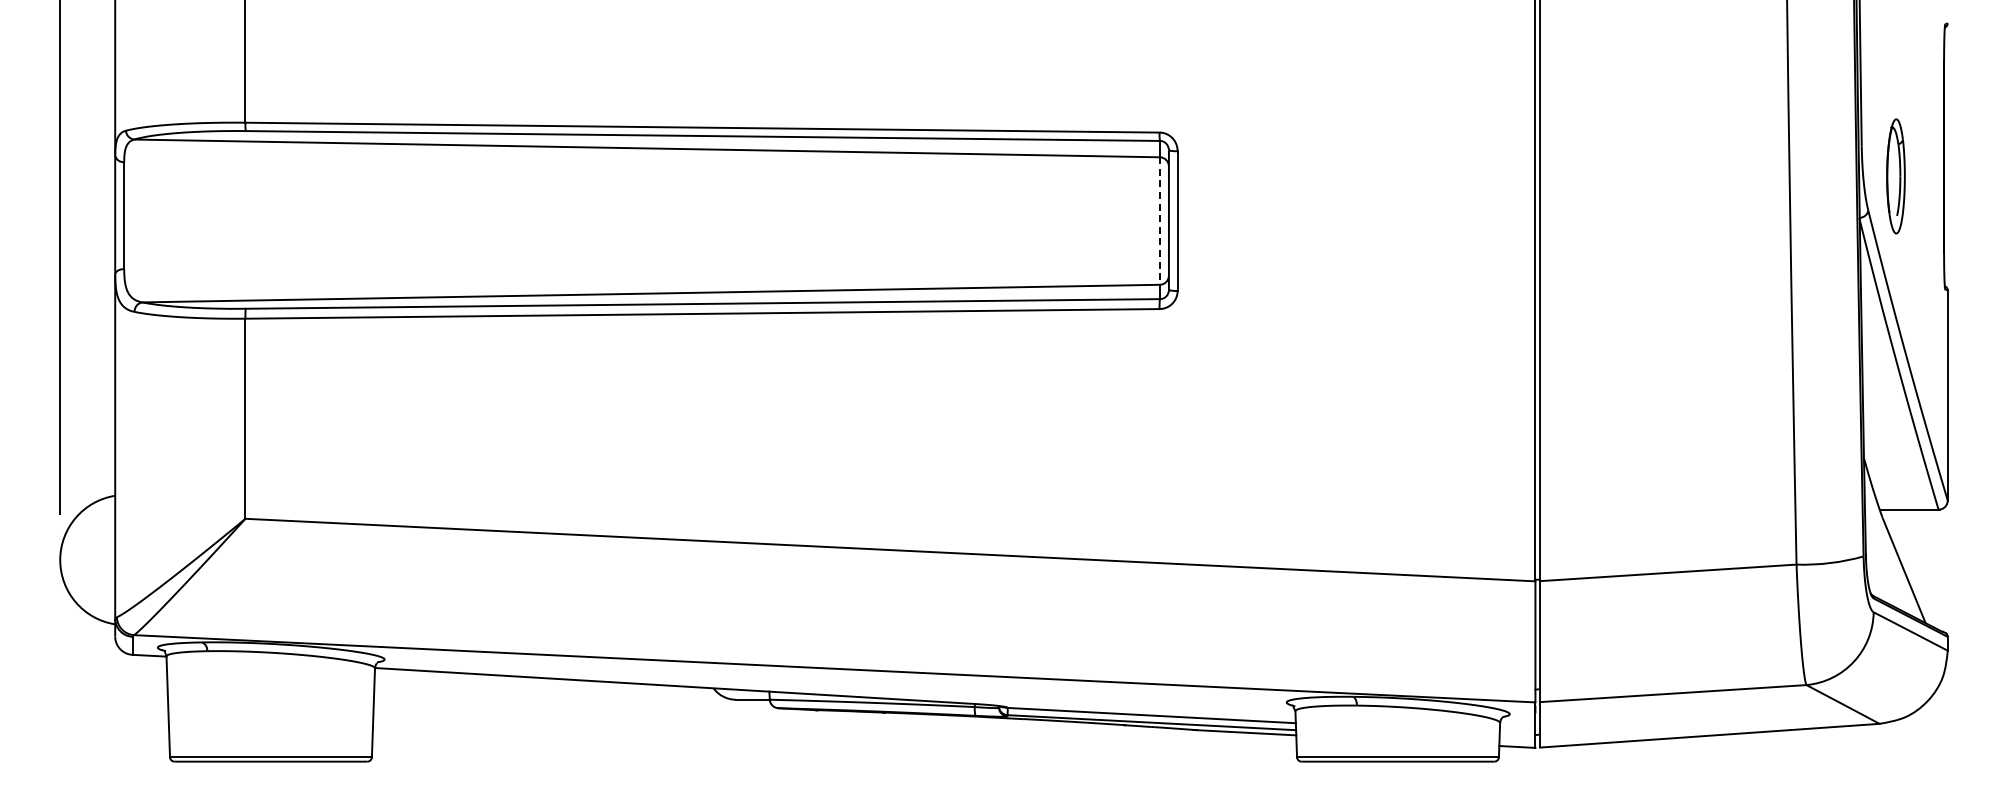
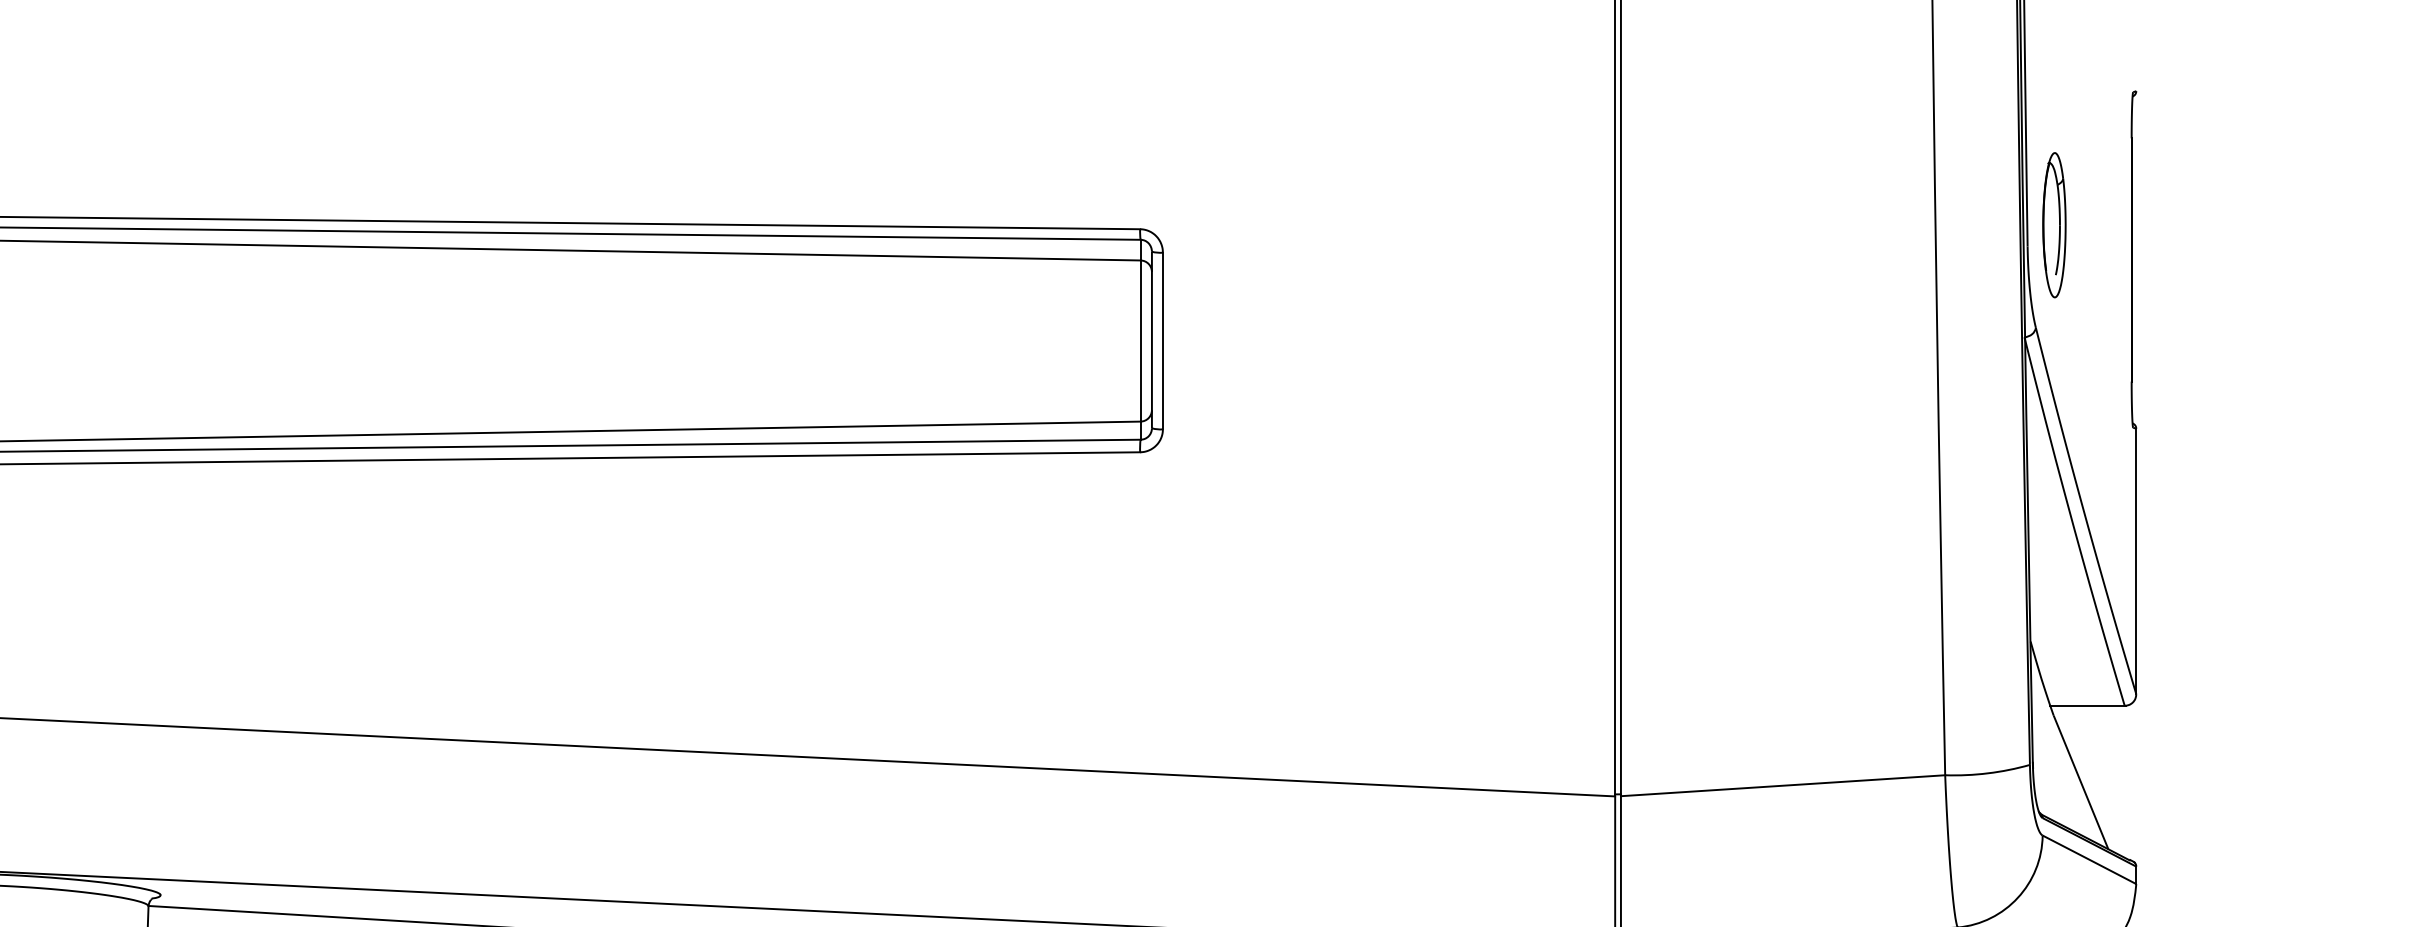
part: (1895, 176) -> (2053, 225), moved
line: (1159, 221) -> (1140, 341), dashed -> solid

